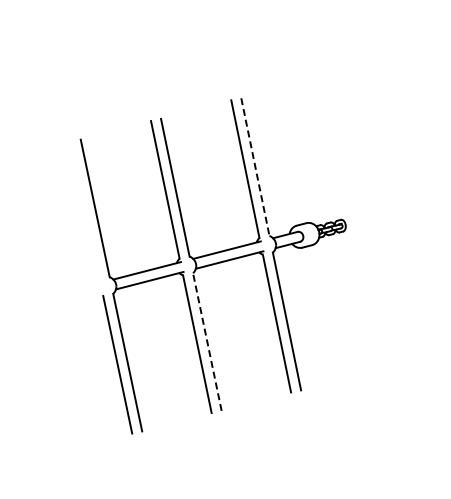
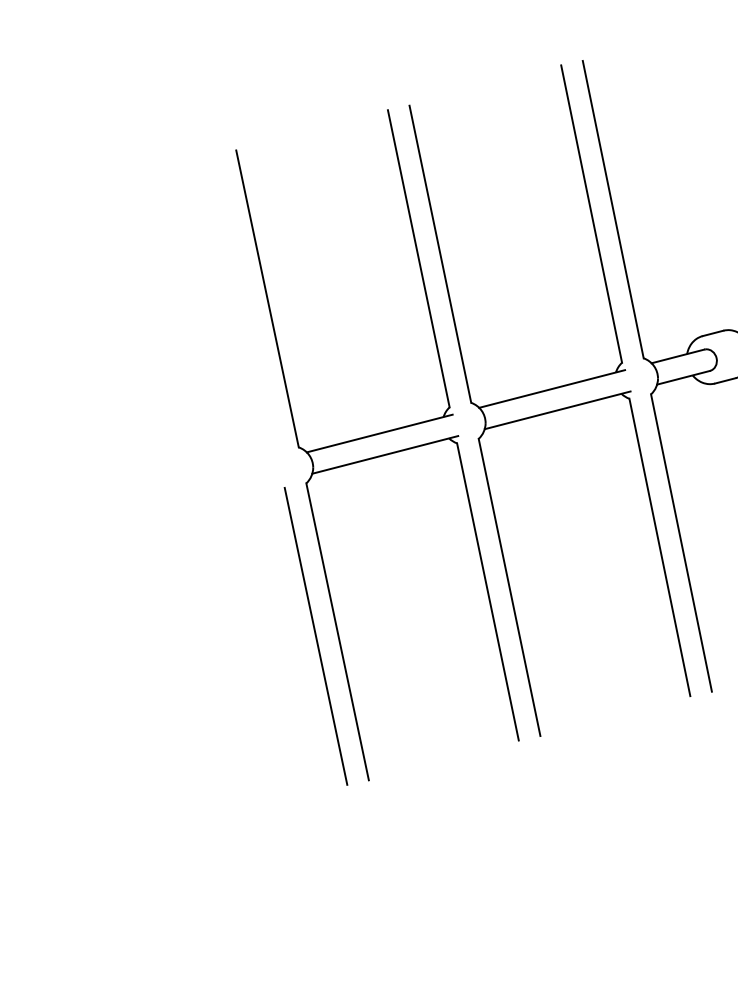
line: (255, 167) -> (613, 210), dashed -> solid
line: (207, 341) -> (509, 586), dashed -> solid

